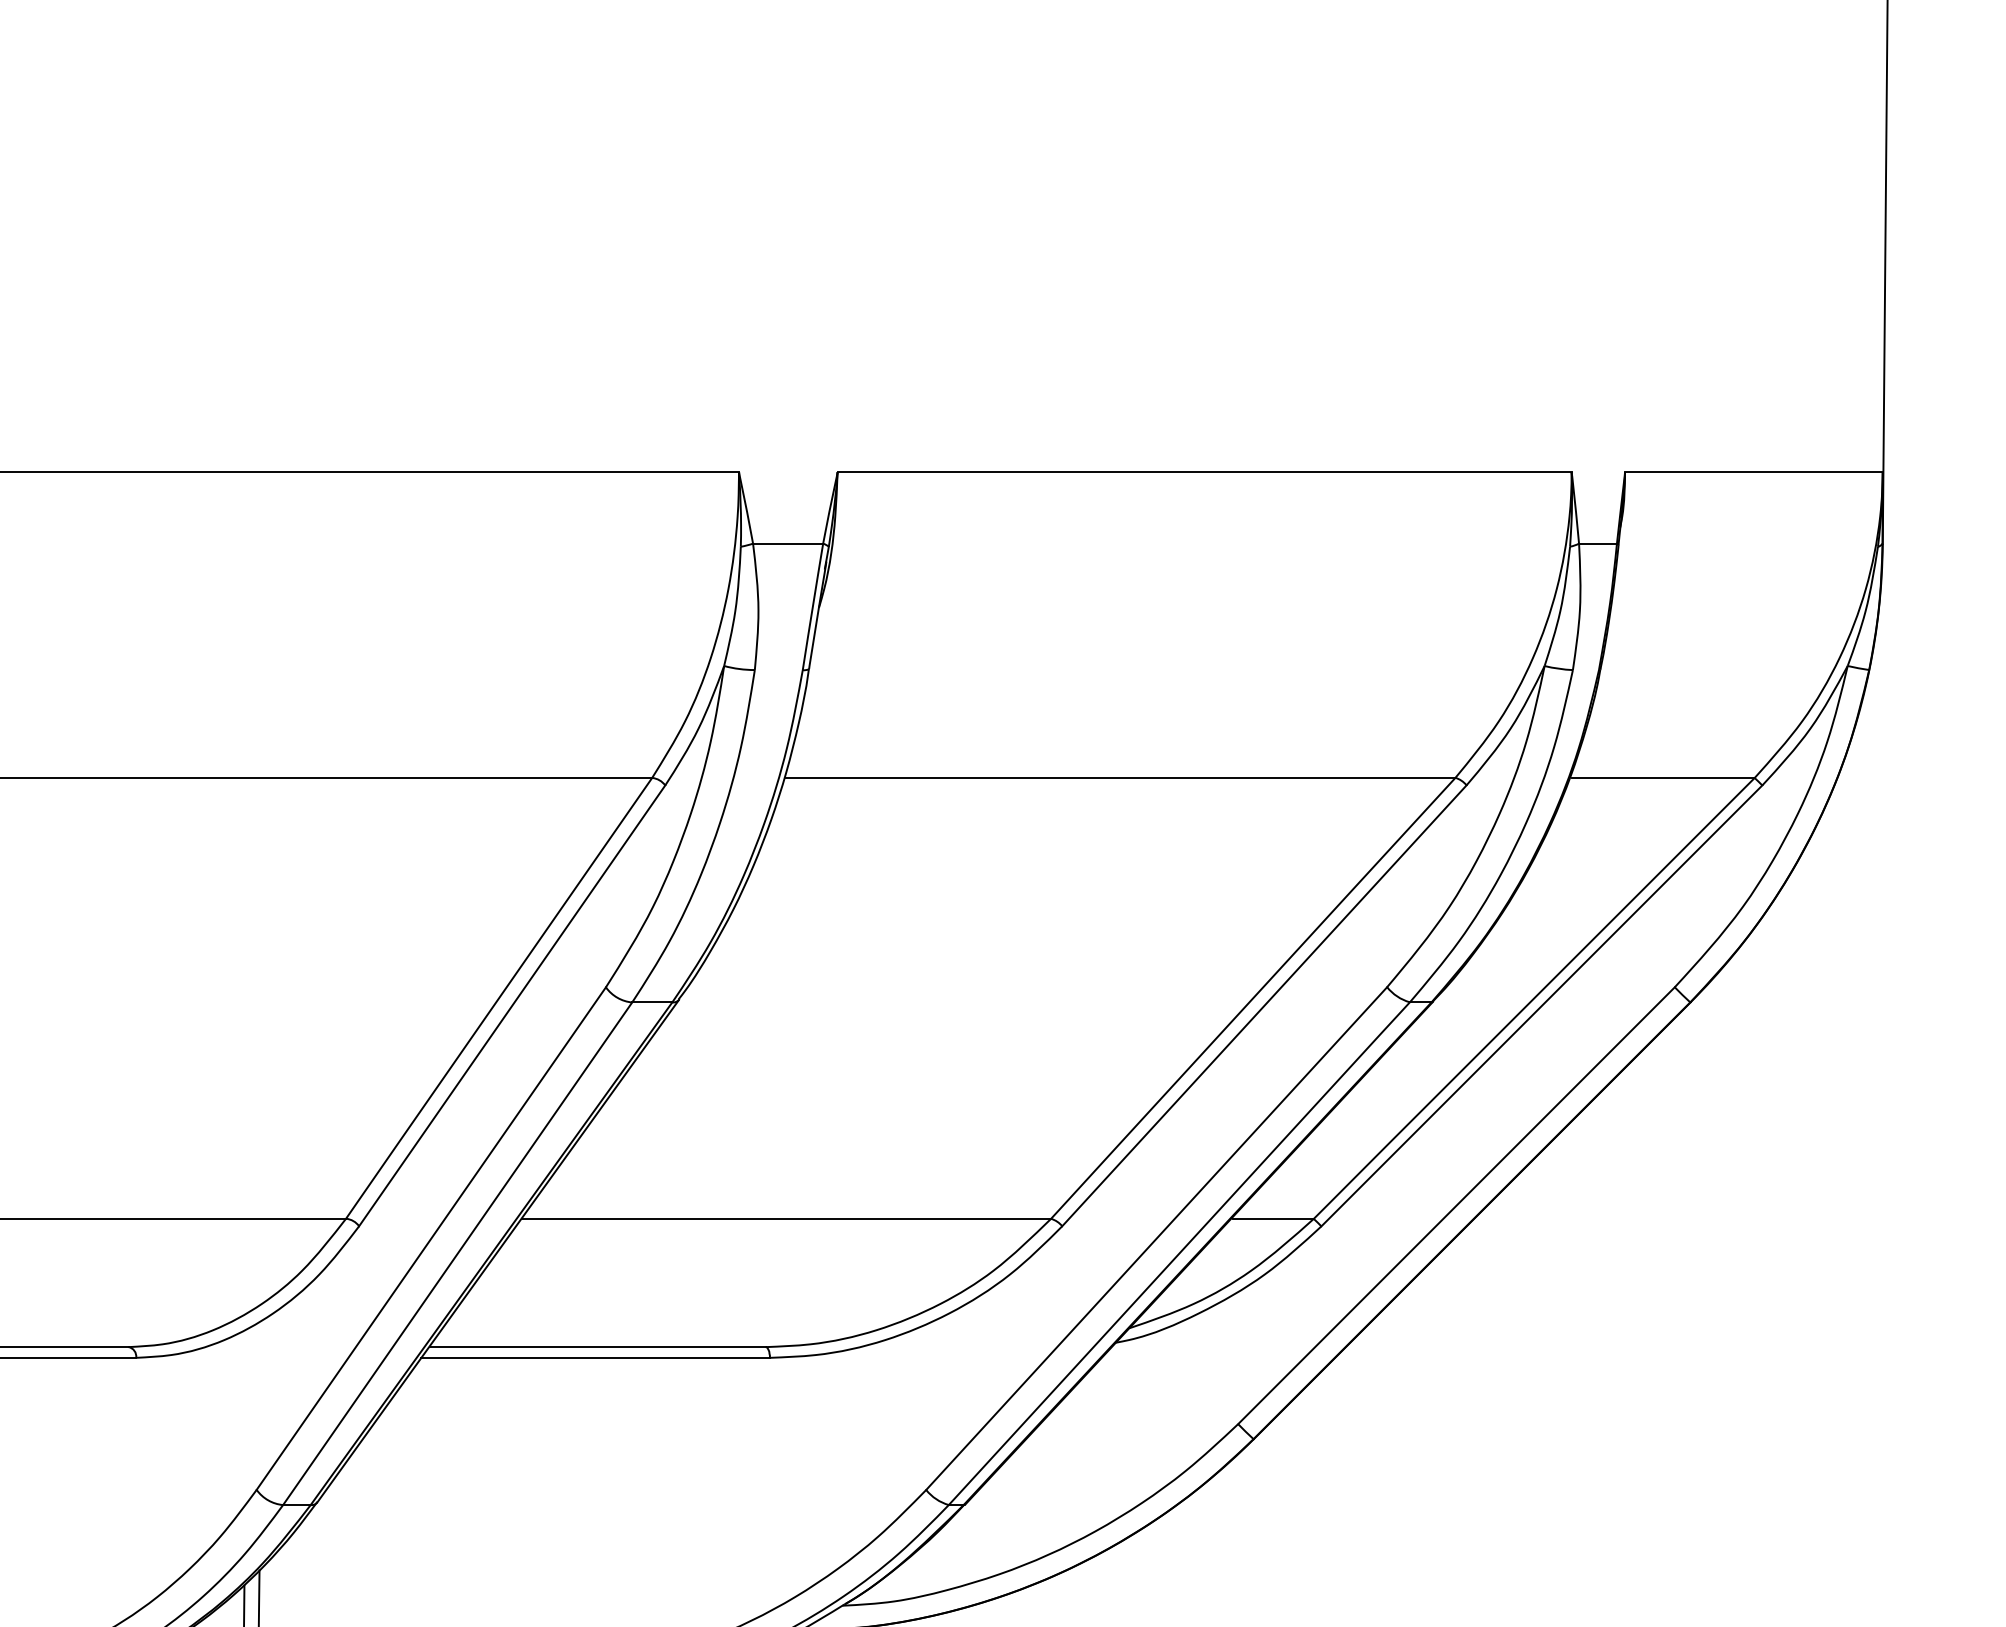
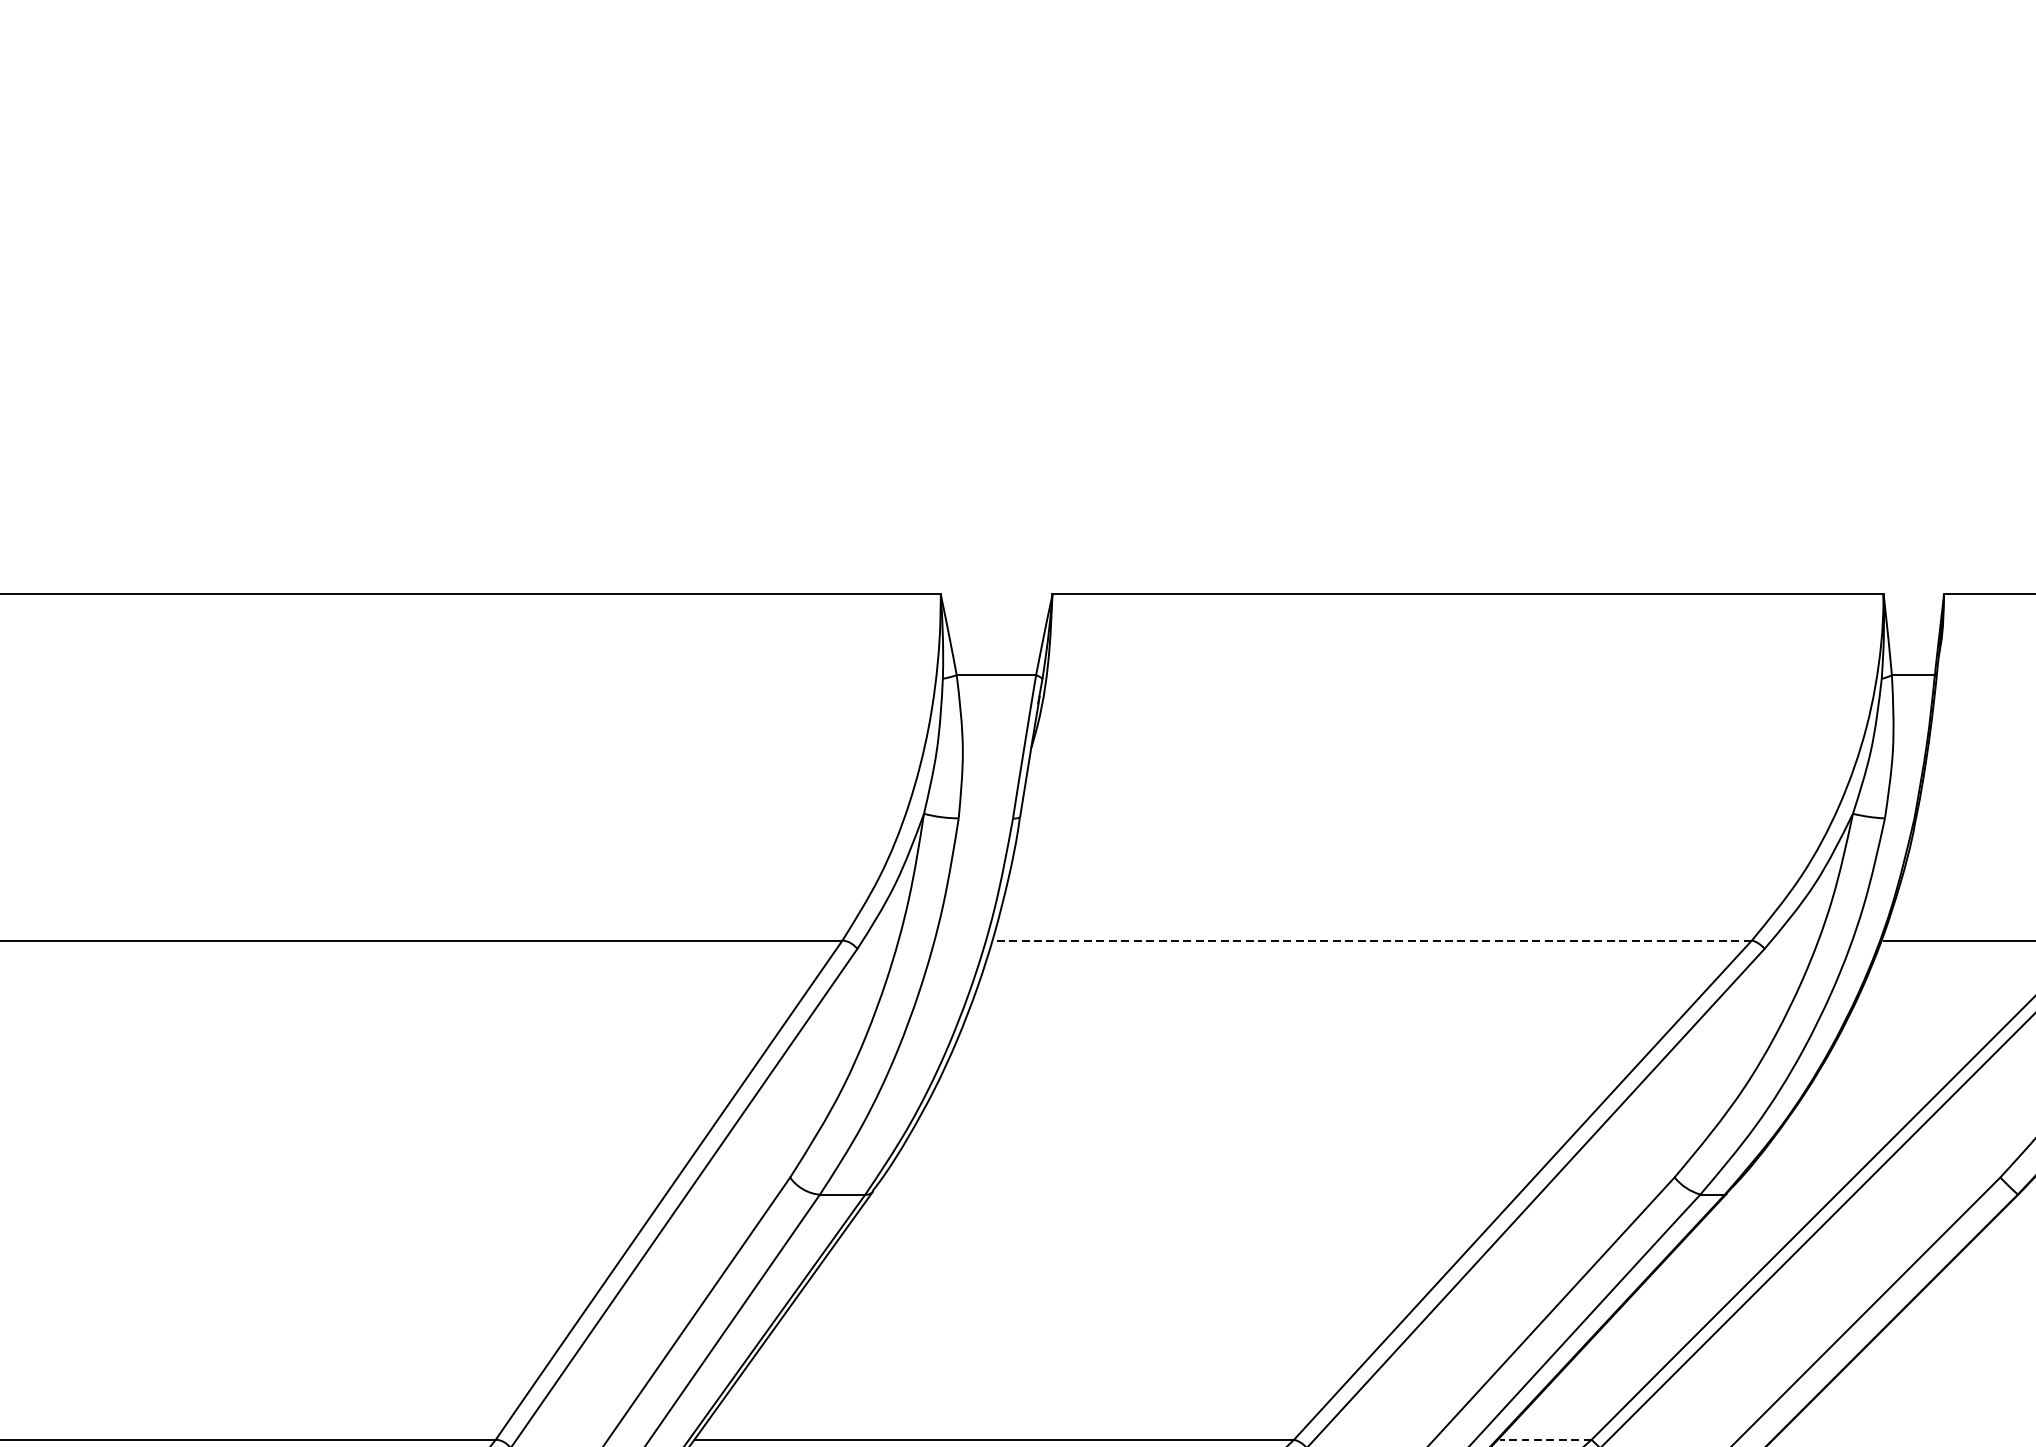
line: (1120, 778) -> (1372, 941), solid -> dashed
line: (1273, 1218) -> (1545, 1439), solid -> dashed

